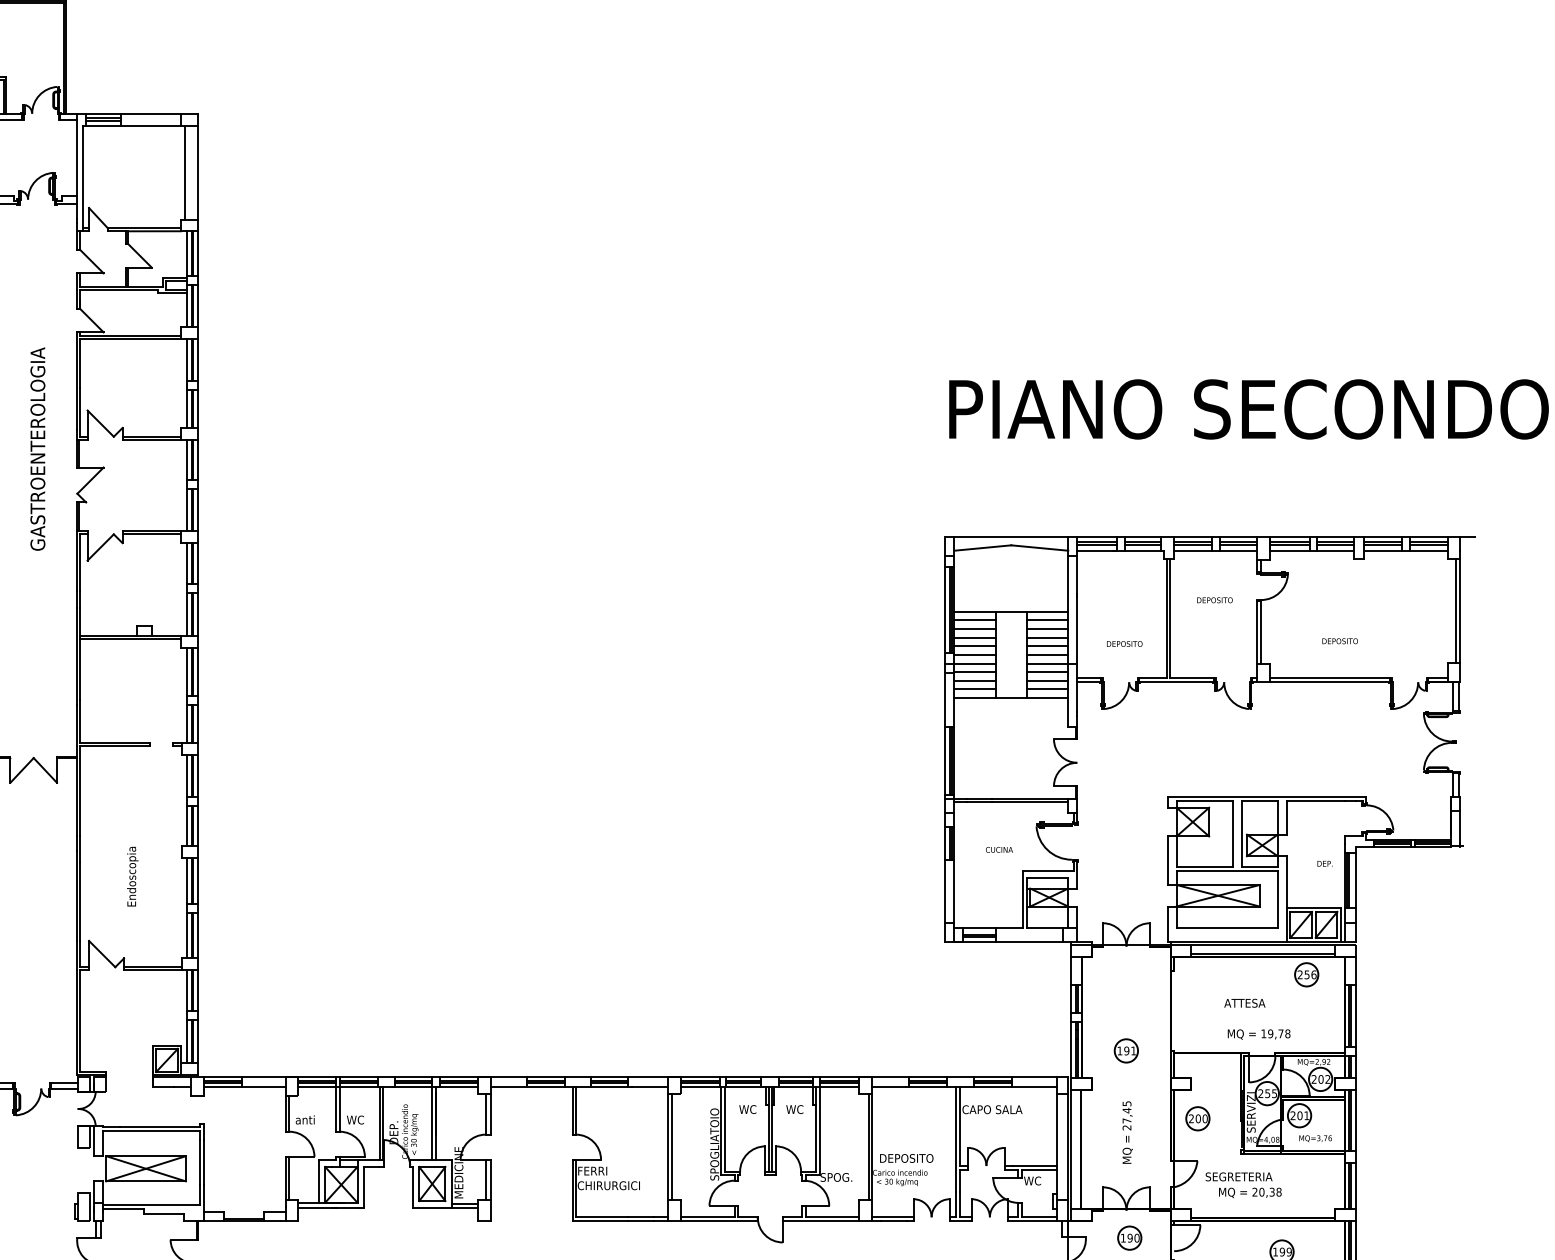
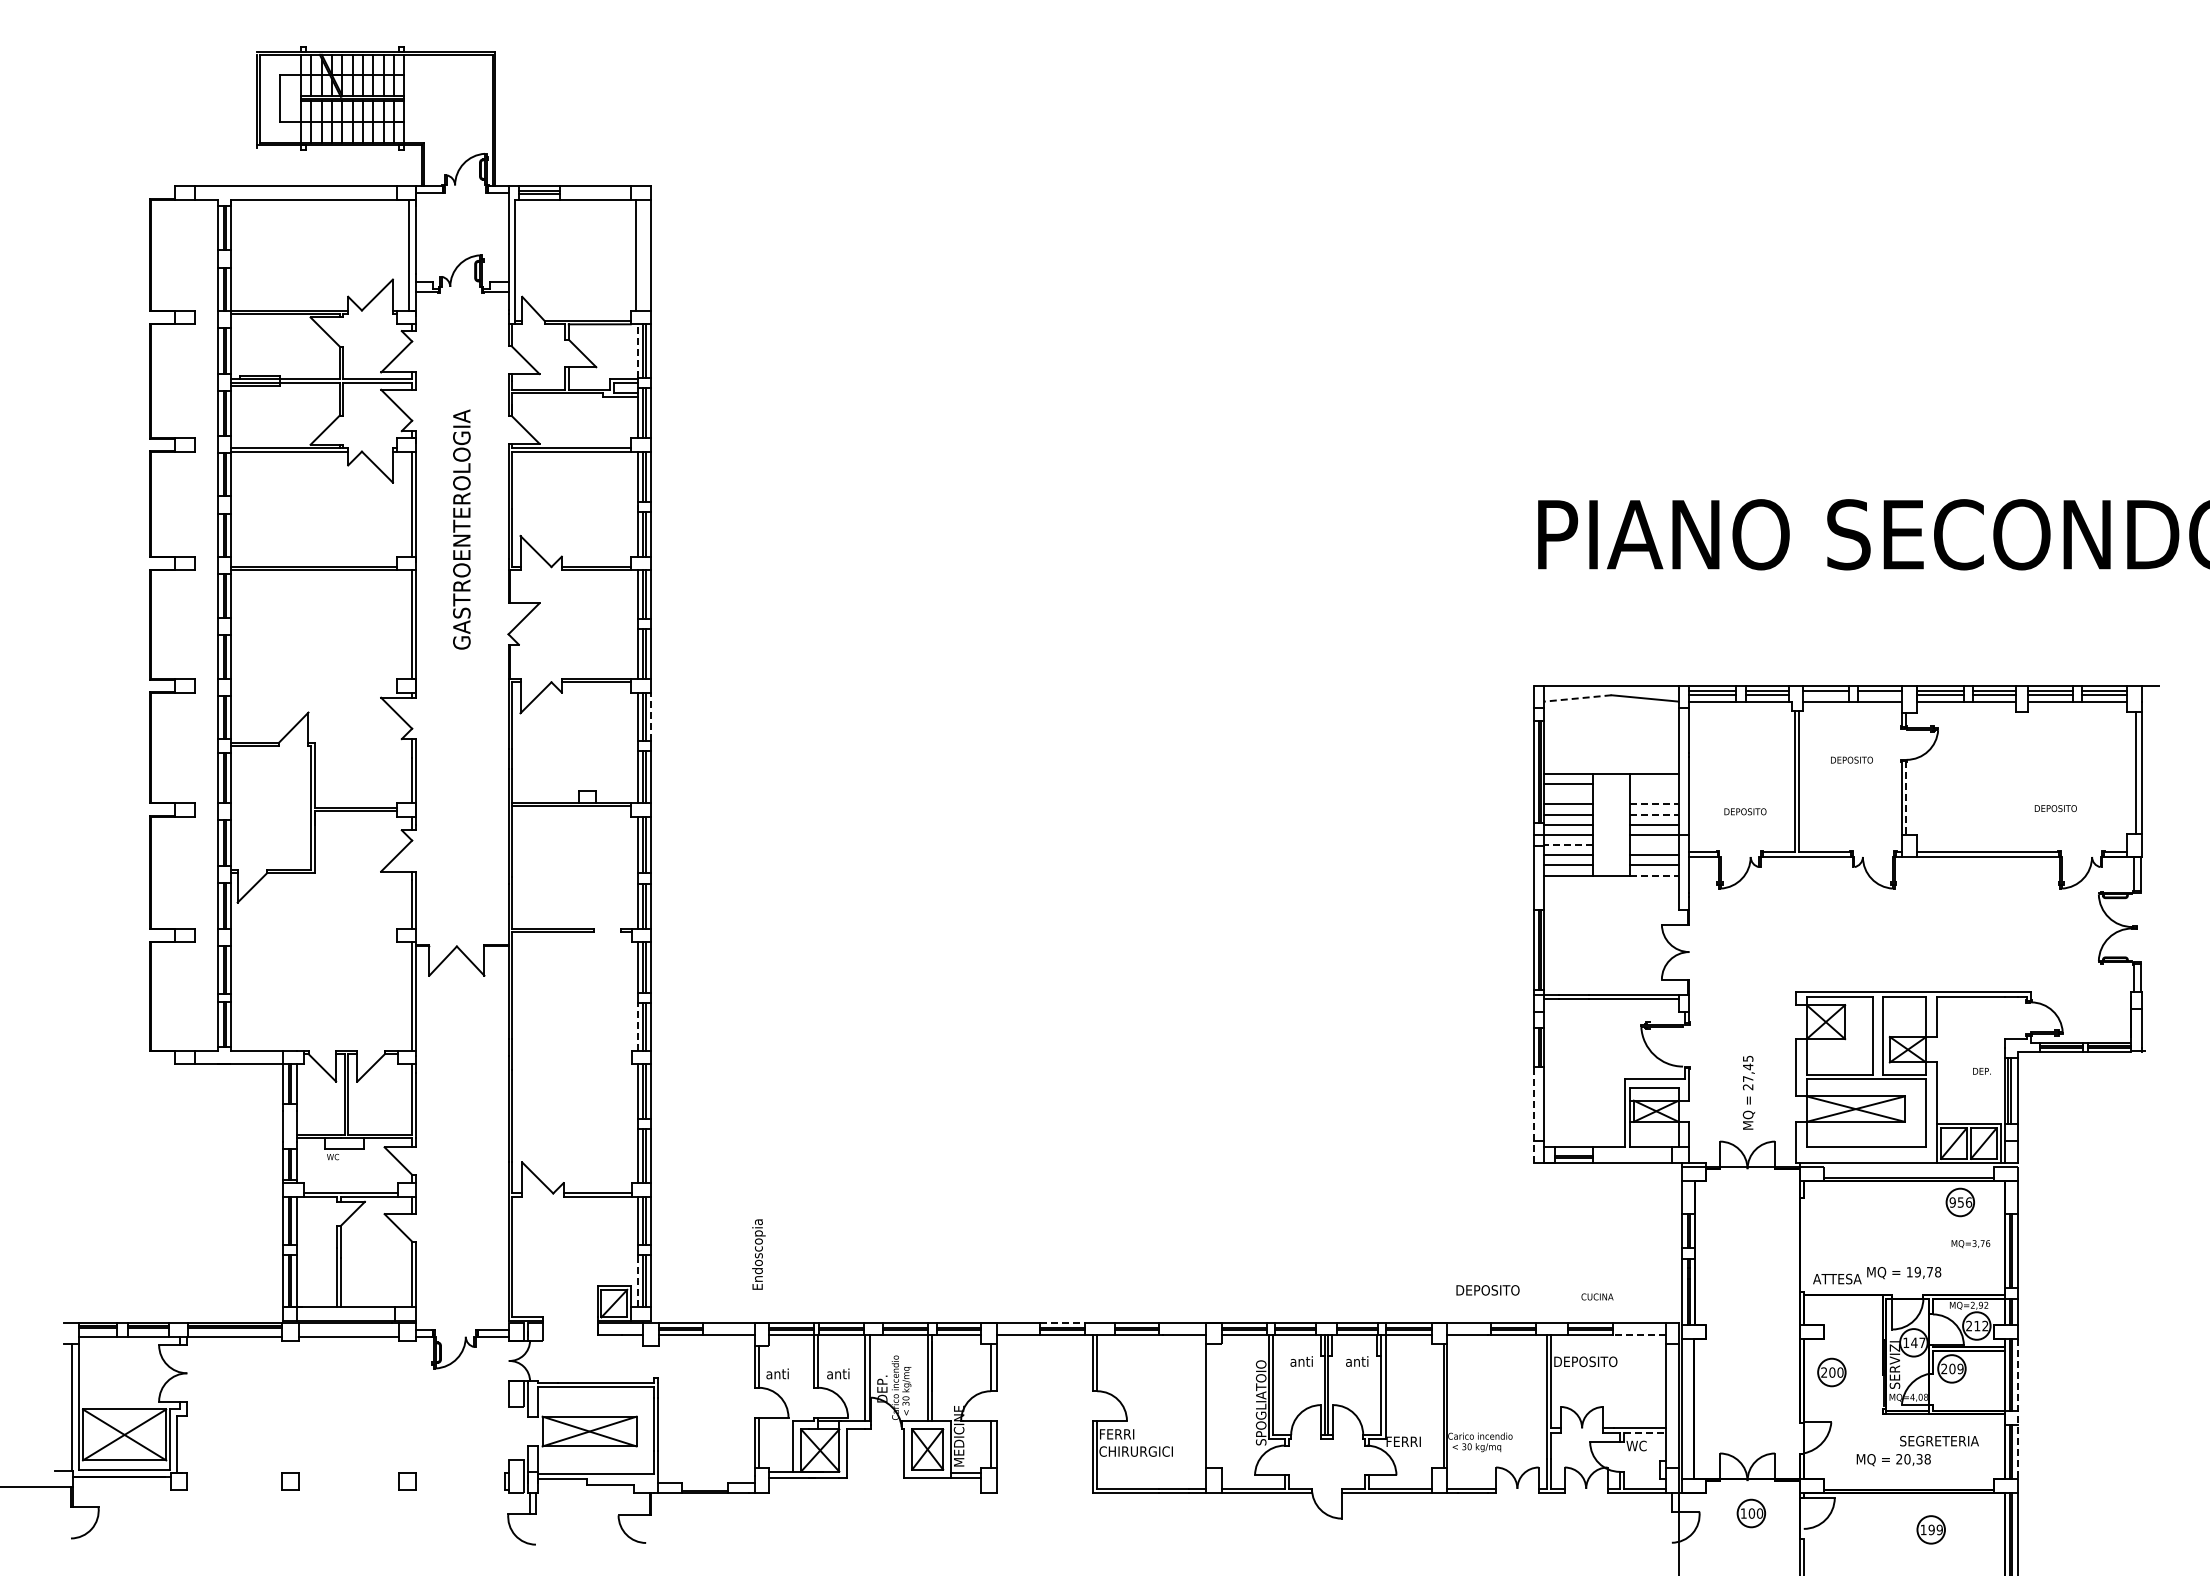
line: (186, 254) -> (637, 351), solid -> dashed
text: (37, 449) -> (461, 529), moved
line: (1192, 544) -> (1825, 694), removed
line: (1238, 544) -> (1879, 694), removed
line: (982, 548) -> (1577, 698), solid -> dashed
line: (198, 563) -> (651, 716), solid -> dashed
line: (1046, 620) -> (1653, 783), removed
line: (974, 629) -> (1568, 794), removed
line: (1046, 629) -> (1653, 794), removed
line: (1261, 632) -> (1906, 798), solid -> dashed
line: (1047, 637) -> (1654, 804), solid -> dashed
text: (1339, 641) -> (2055, 808), moved
line: (1047, 646) -> (1654, 814), solid -> dashed
line: (974, 672) -> (1568, 845), solid -> dashed
line: (1046, 672) -> (1653, 845), removed
line: (1047, 697) -> (1654, 875), solid -> dashed
line: (186, 826) -> (637, 1027), solid -> dashed
text: (999, 849) -> (1597, 1296), moved
text: (132, 876) -> (758, 1254), moved
line: (945, 900) -> (1533, 1114), solid -> dashed
line: (1262, 945) -> (1908, 1167), removed
text: (1300, 974) -> (1952, 1202), 256 -> 956
text: (1245, 1002) -> (1837, 1278), moved
line: (186, 1041) -> (637, 1281), solid -> dashed
part: (1126, 1050) -> (1747, 1291), removed
line: (546, 1077) -> (1062, 1323), solid -> dashed
text: (1321, 1078) -> (1977, 1325), 202 -> 212
line: (1035, 1087) -> (1639, 1335), solid -> dashed
text: (1267, 1093) -> (1914, 1342), 255 -> 147
text: (748, 1109) -> (1301, 1361), WC -> anti
text: (795, 1109) -> (1356, 1361), WC -> anti
text: (991, 1109) -> (1588, 1361), CAPO SALA -> DEPOSITO
text: (1306, 1115) -> (1960, 1368), 201 -> 209
text: (355, 1119) -> (837, 1373), WC -> anti
text: (1127, 1132) -> (1748, 1092), moved
text: (1315, 1139) -> (1970, 1244), moved
line: (671, 1146) -> (1210, 1405), removed
line: (1355, 1150) -> (2018, 1409), solid -> dashed
text: (906, 1158) -> (1487, 1290), moved
line: (1039, 1169) -> (1644, 1432), solid -> dashed
text: (1239, 1176) -> (1939, 1440), moved
text: (836, 1177) -> (1404, 1441), SPOG. -> FERRI
text: (1129, 1238) -> (1751, 1513), 190 -> 100

